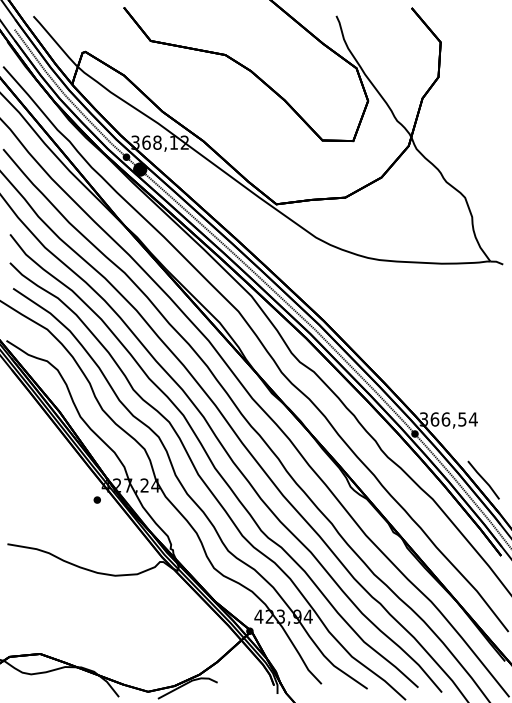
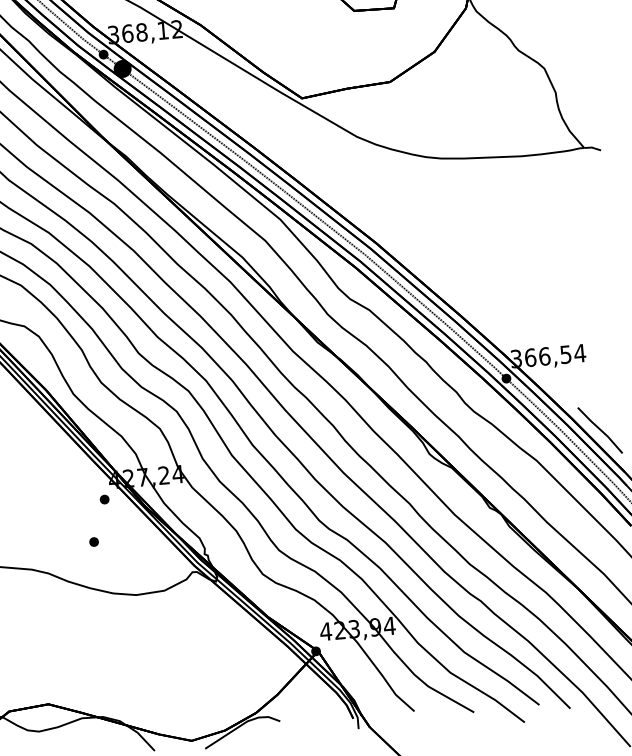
part: (85, 531) -> (92, 541), added

